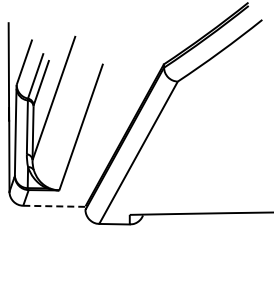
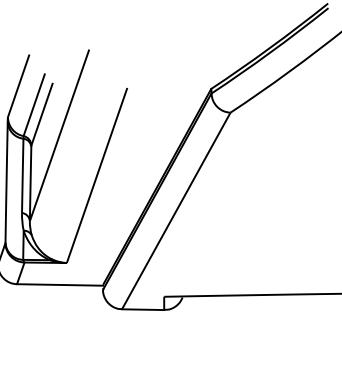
line: (54, 206) -> (60, 285), dashed -> solid

